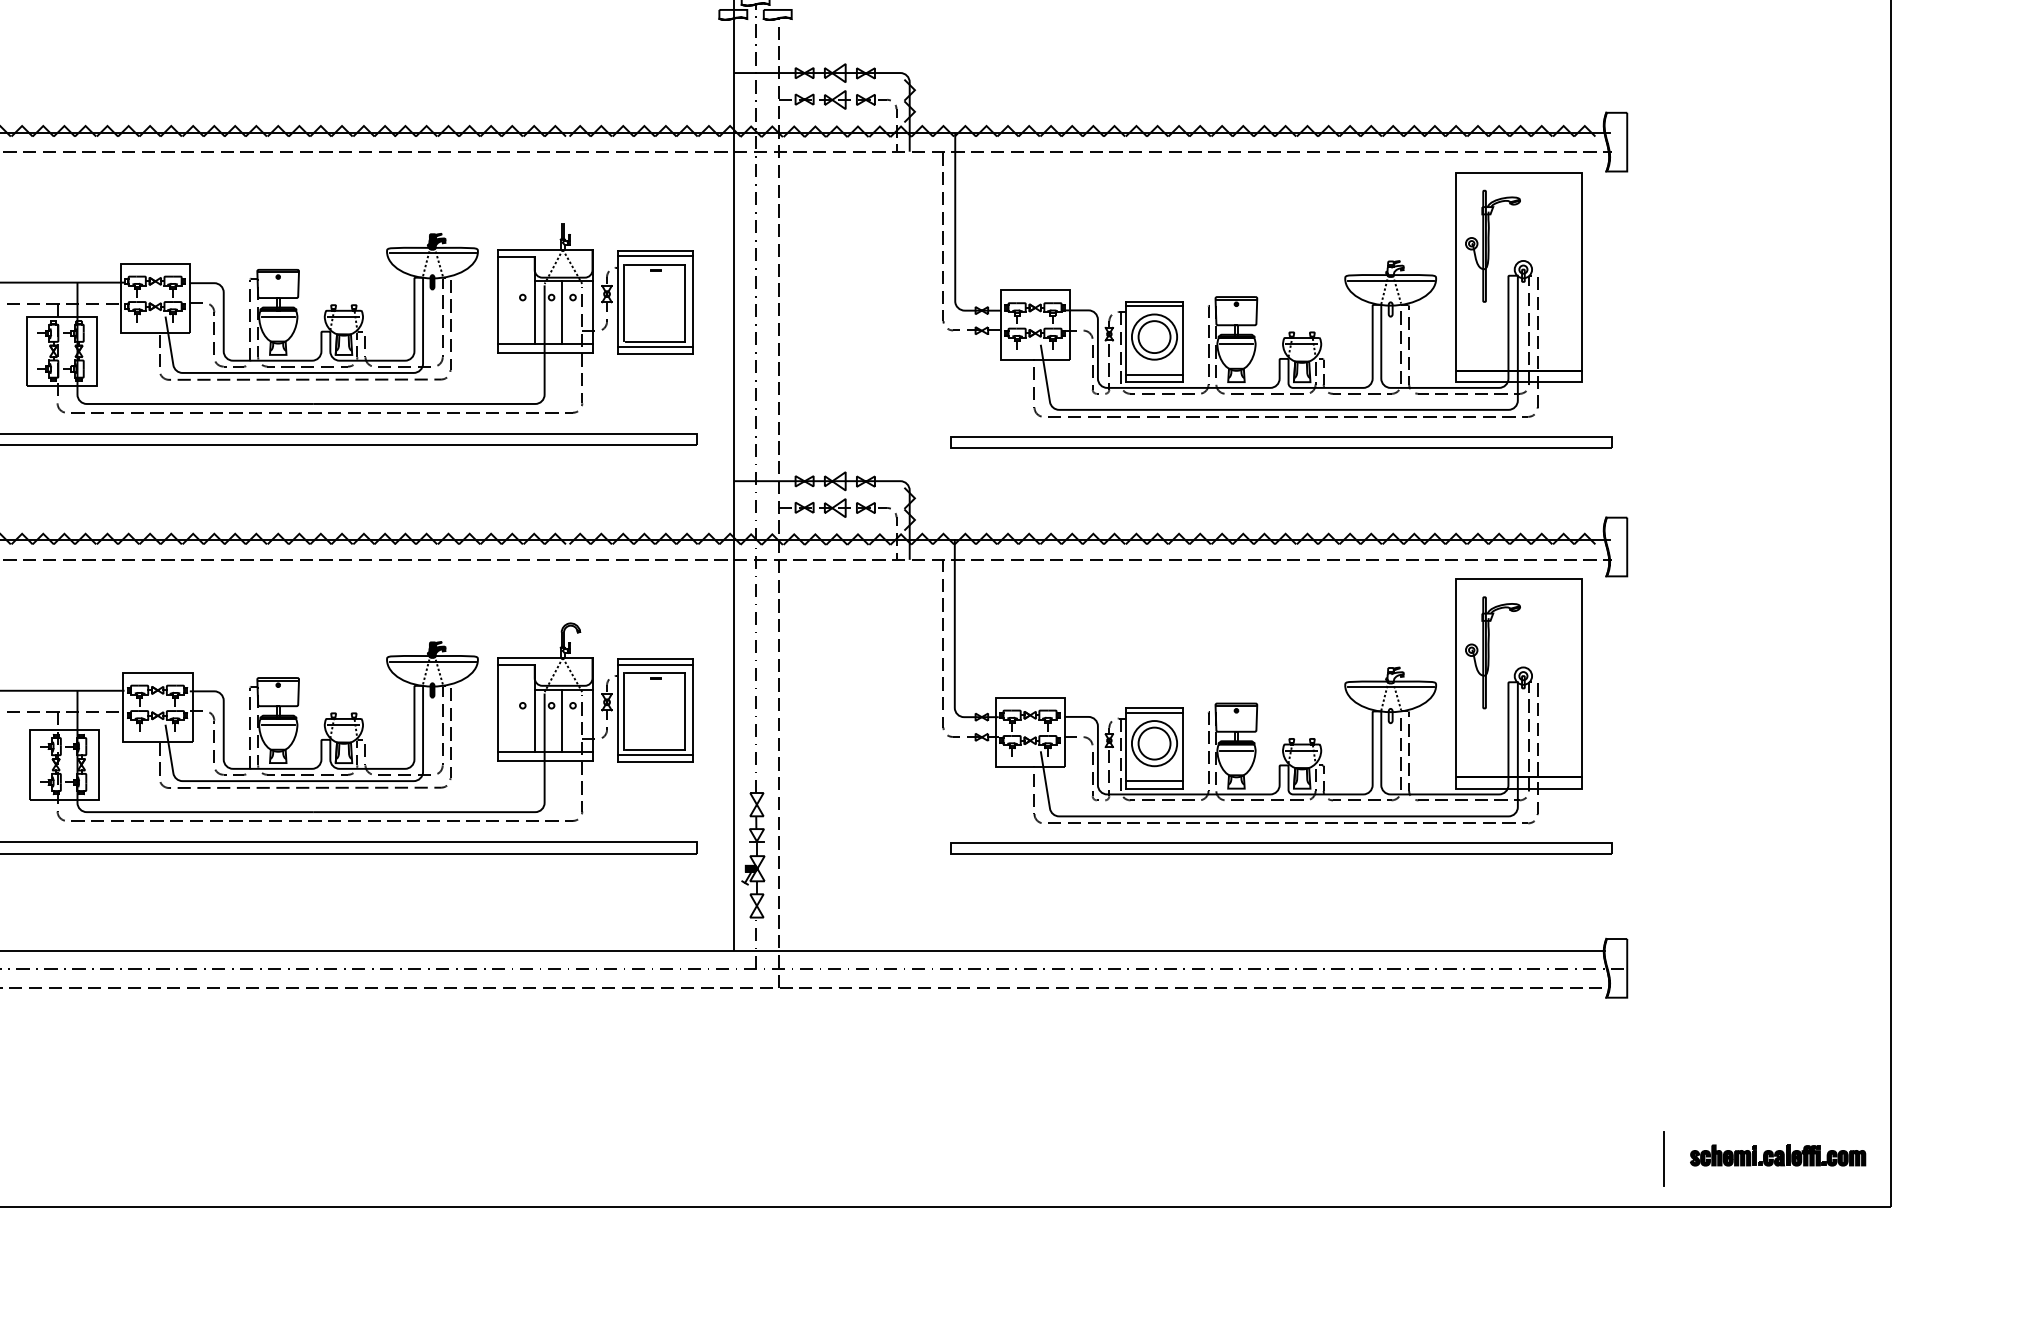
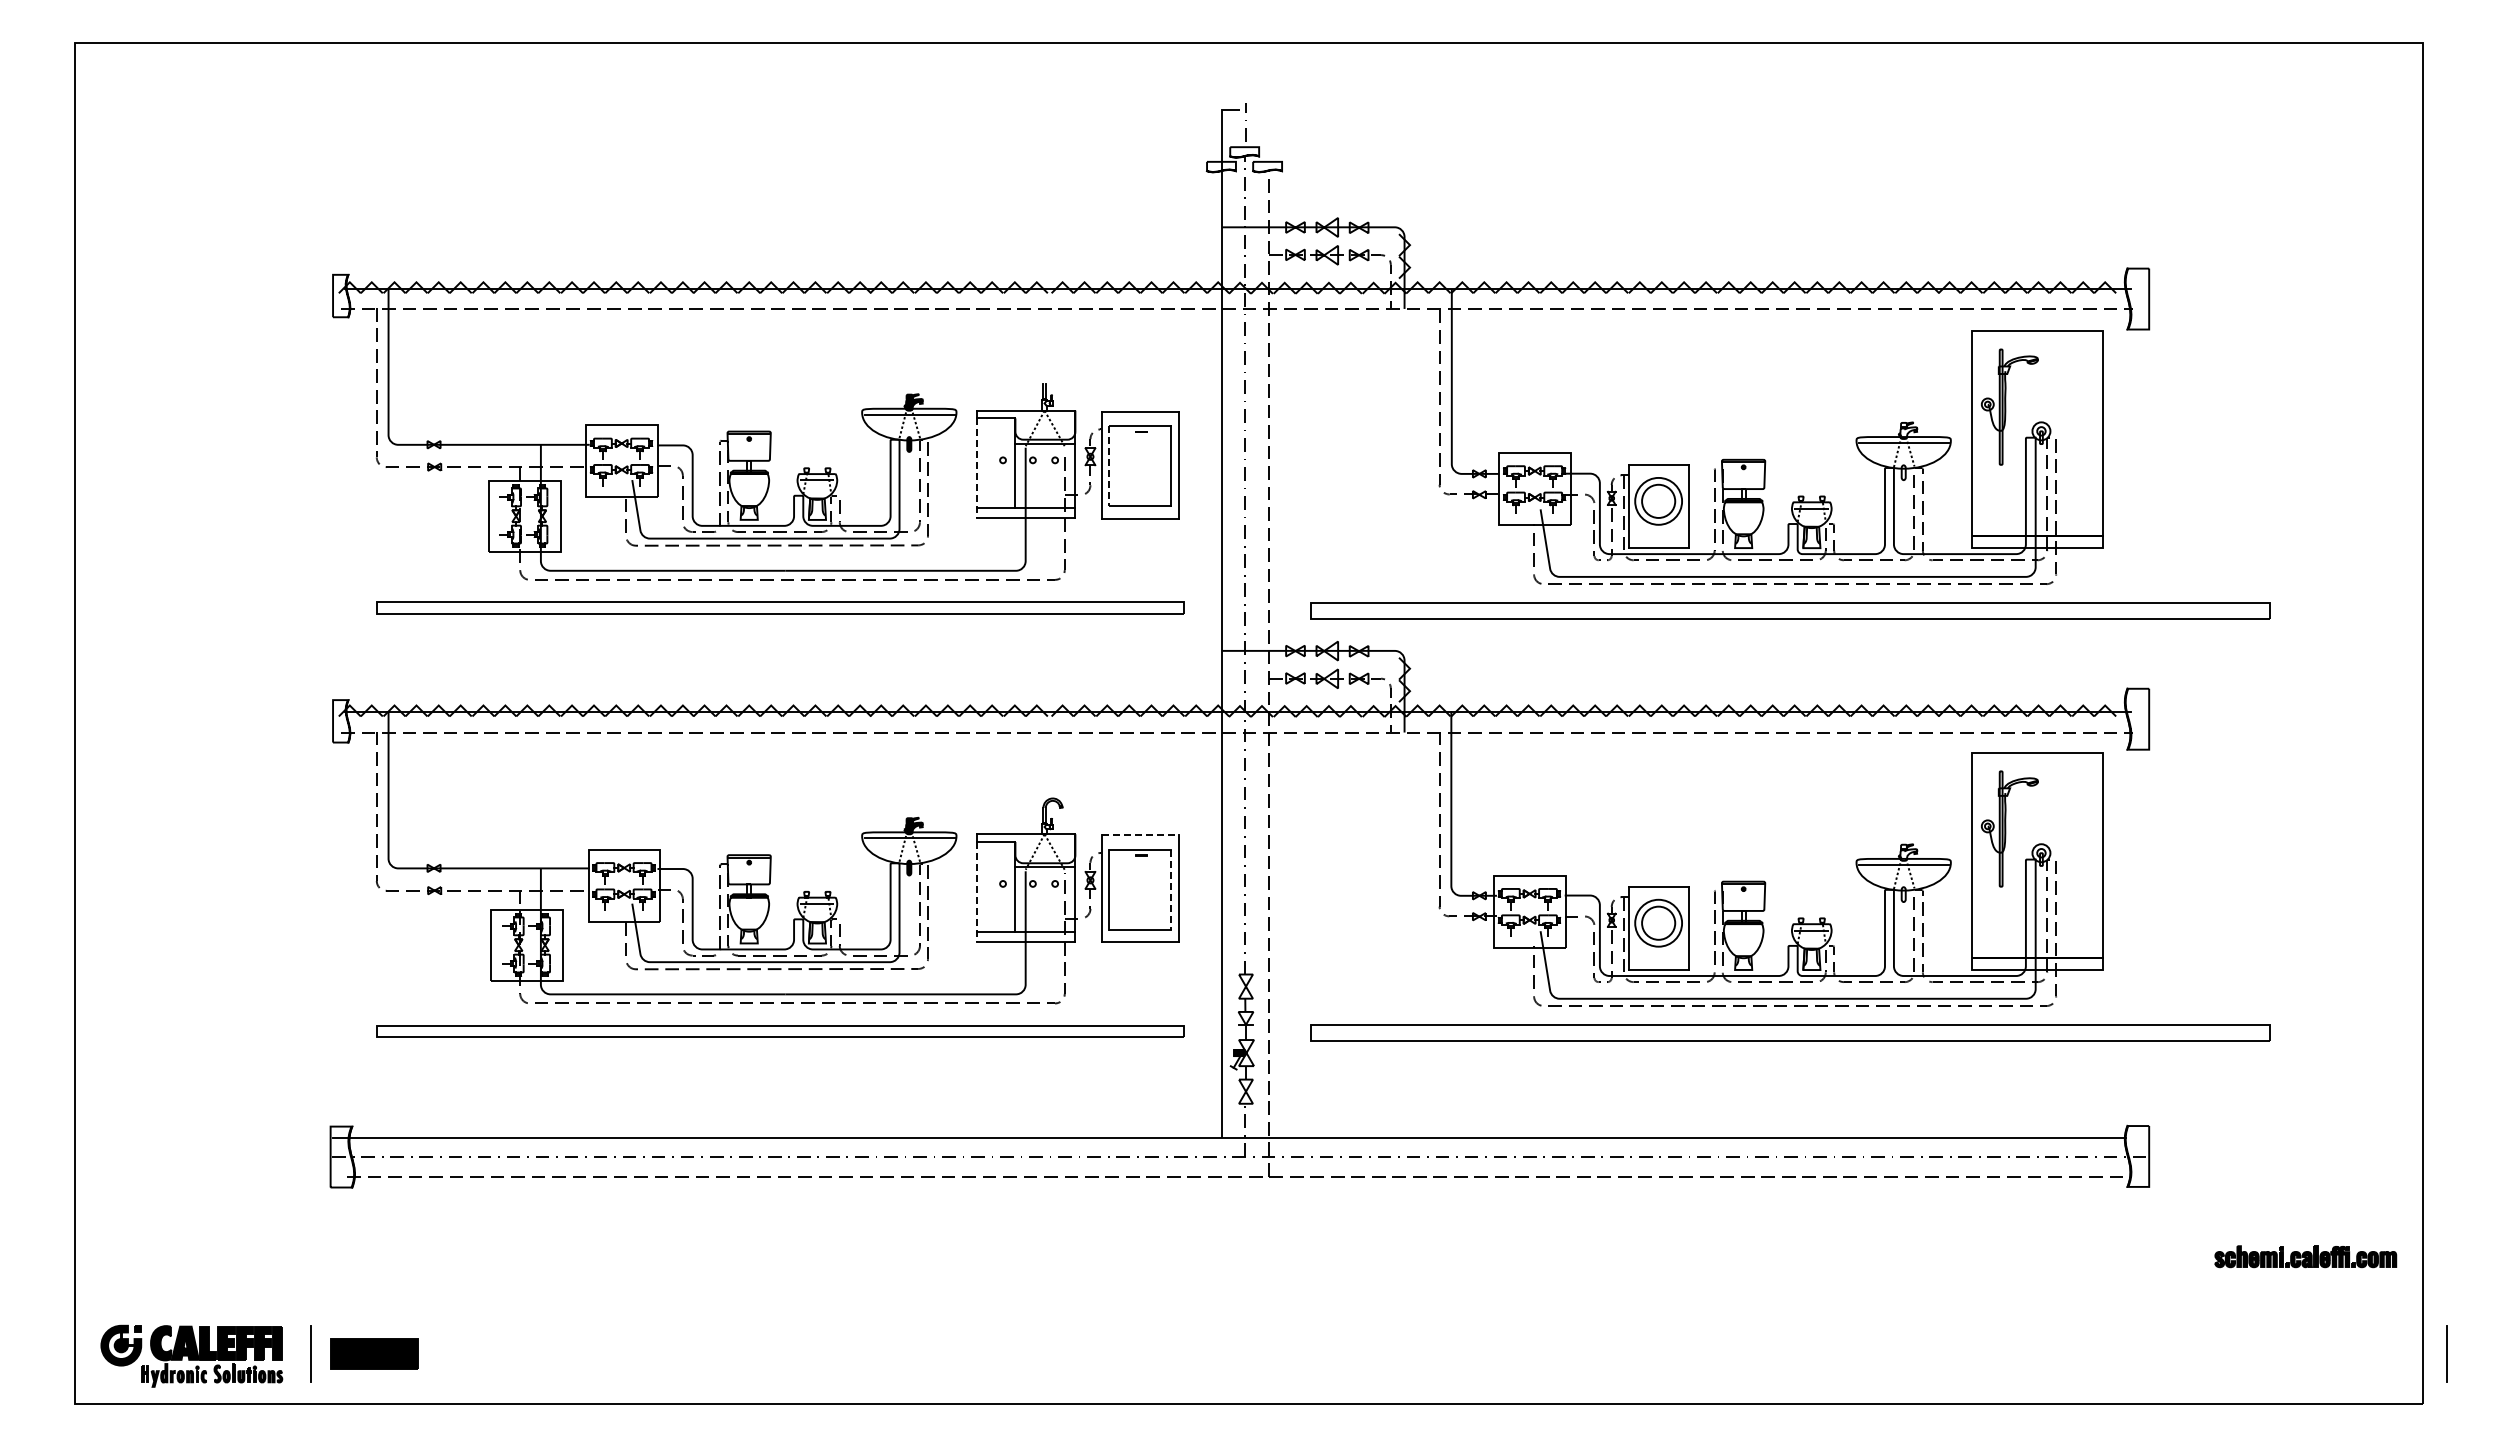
line: (655, 256) -> (1140, 417), removed
line: (624, 303) -> (1108, 466), solid -> dashed
line: (498, 305) -> (977, 468), solid -> dashed
line: (1154, 306) -> (1658, 469), removed
line: (561, 312) -> (1043, 475), removed
line: (278, 316) -> (749, 480), removed
line: (1236, 343) -> (1743, 508), removed
line: (655, 346) -> (1140, 511), removed
line: (1154, 374) -> (1658, 540), removed
part: (1281, 442) -> (1790, 610), size x1.4
line: (655, 659) -> (1140, 835), solid -> dashed
line: (655, 664) -> (1140, 841), removed
line: (685, 711) -> (1171, 889), solid -> dashed
line: (498, 713) -> (977, 891), solid -> dashed
line: (1154, 713) -> (1658, 891), removed
line: (561, 720) -> (1043, 899), removed
line: (278, 724) -> (749, 903), removed
line: (1236, 750) -> (1743, 930), removed
line: (655, 754) -> (1140, 934), removed
line: (1154, 781) -> (1658, 962), removed
part: (1281, 848) -> (1790, 1032), size x1.4
part: (1777, 1155) -> (2305, 1256), moved
line: (1663, 1158) -> (2446, 1353), moved

